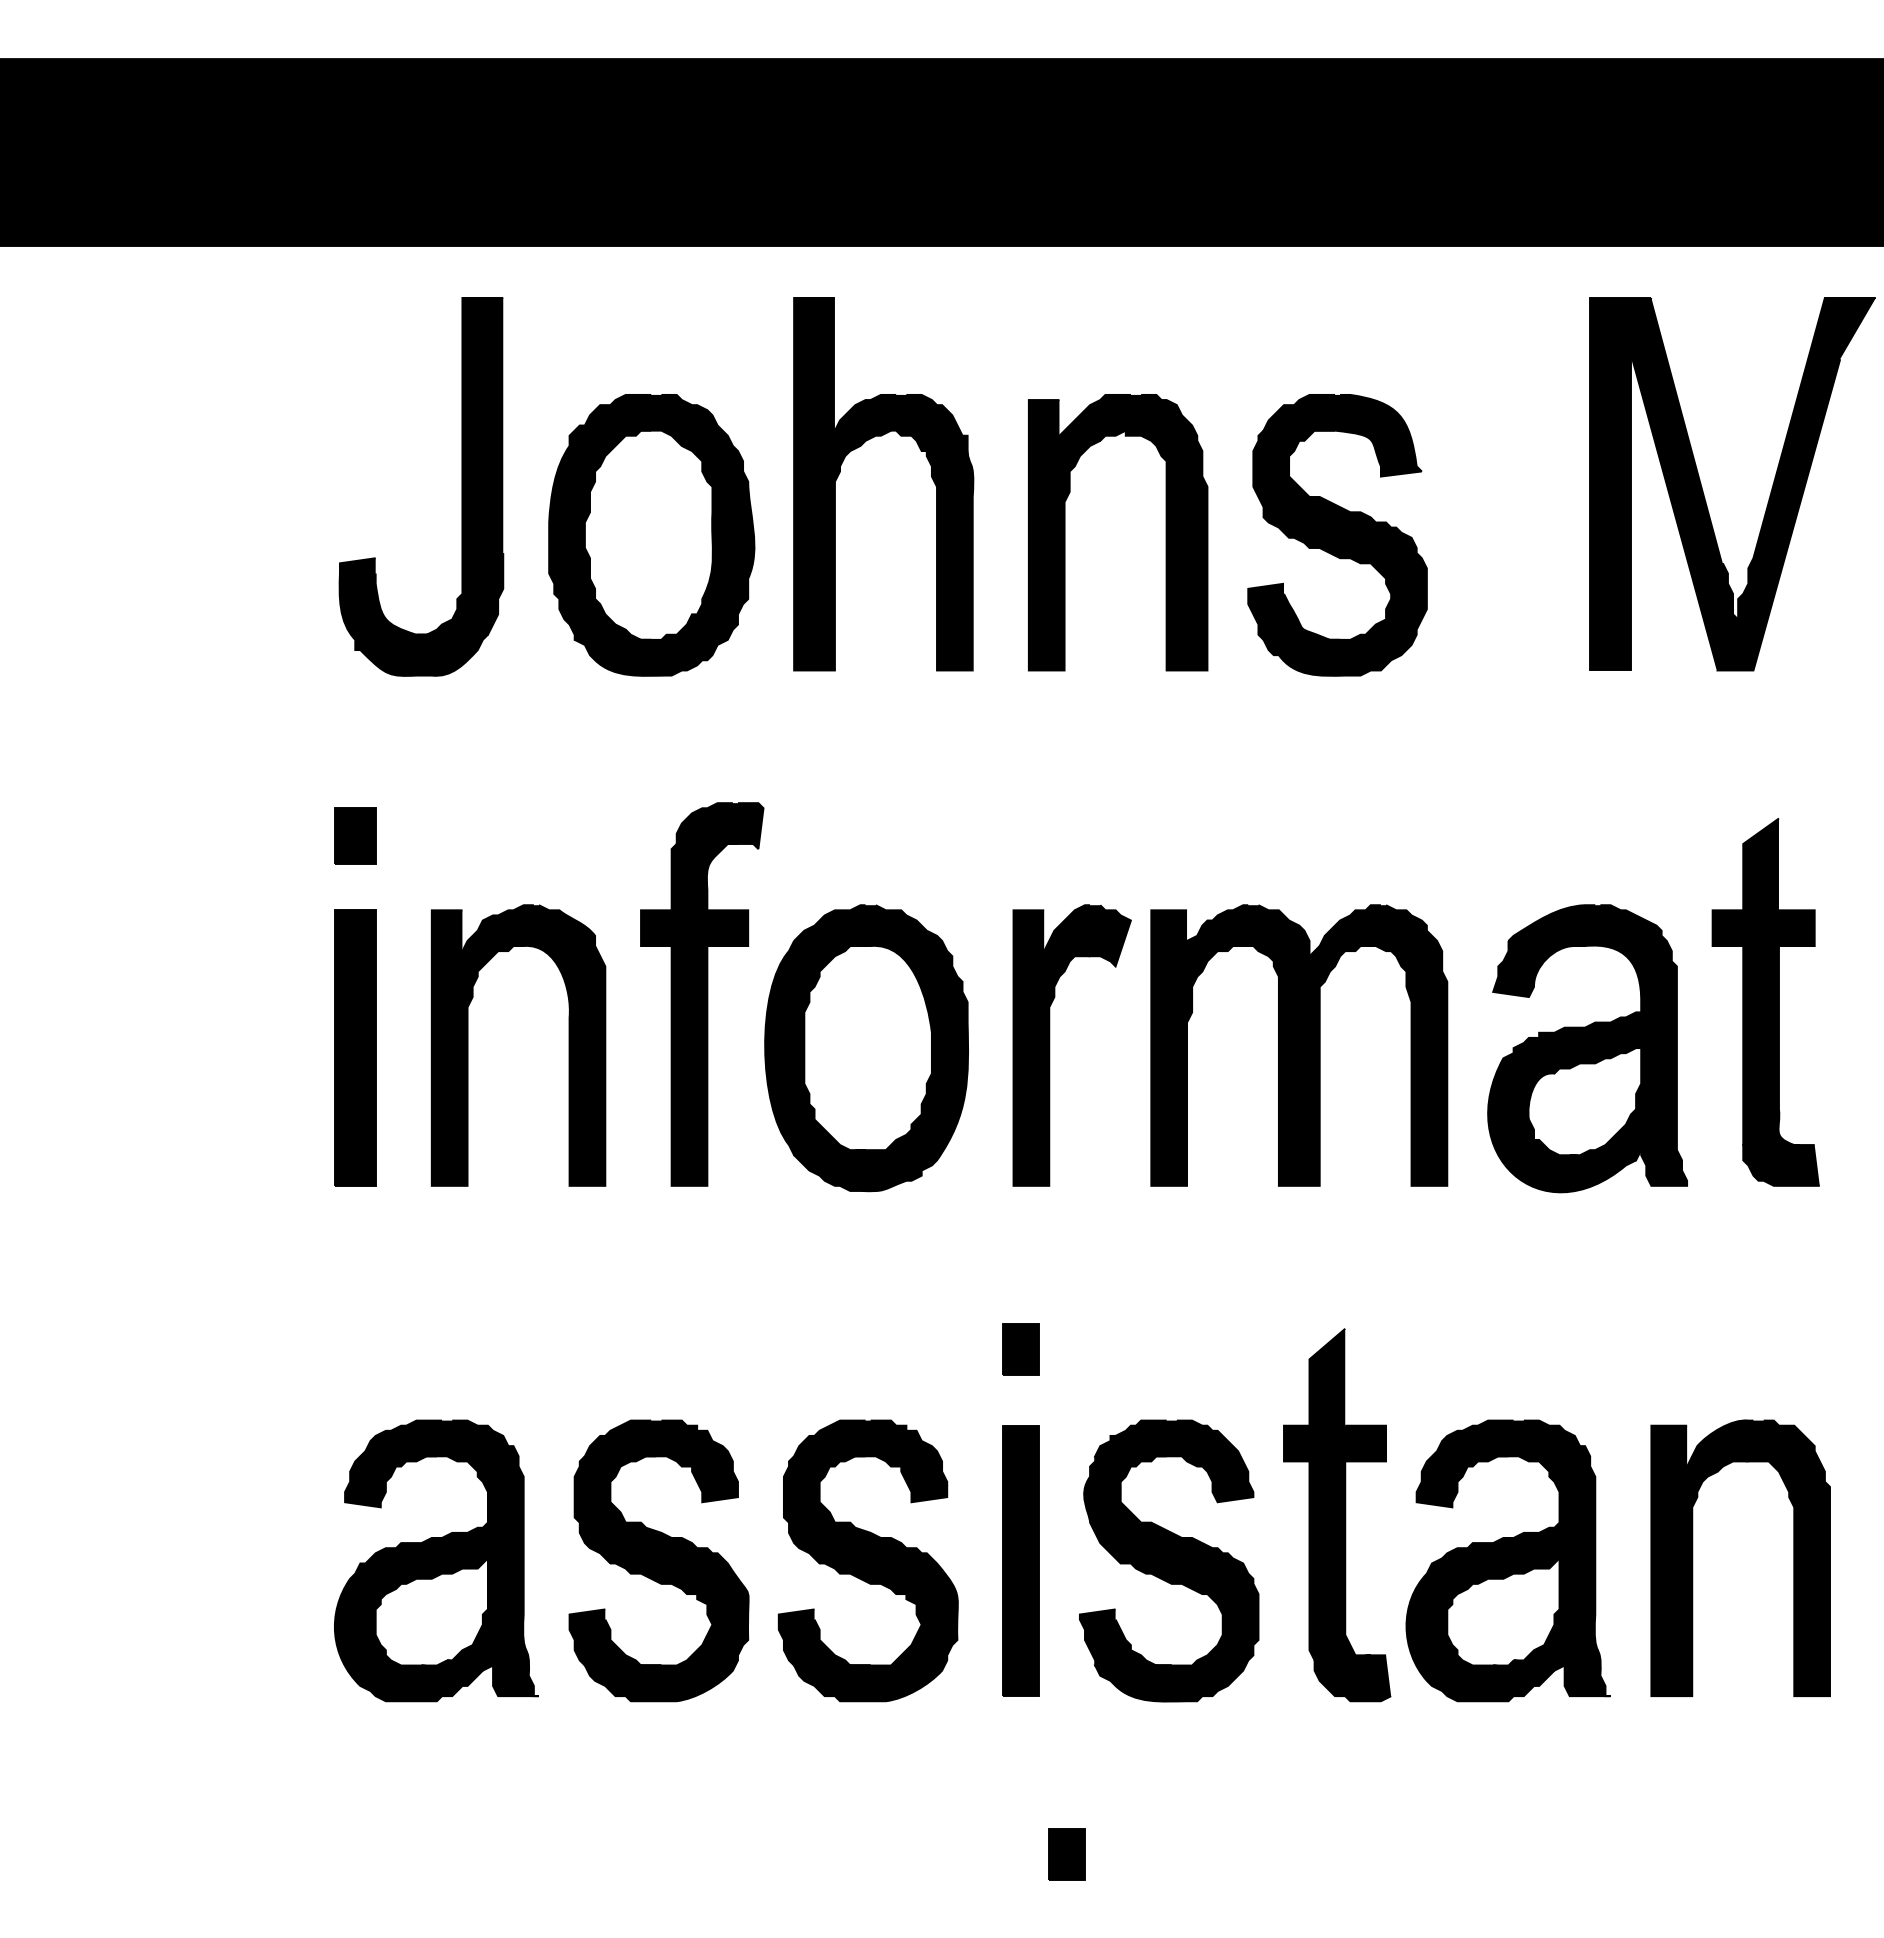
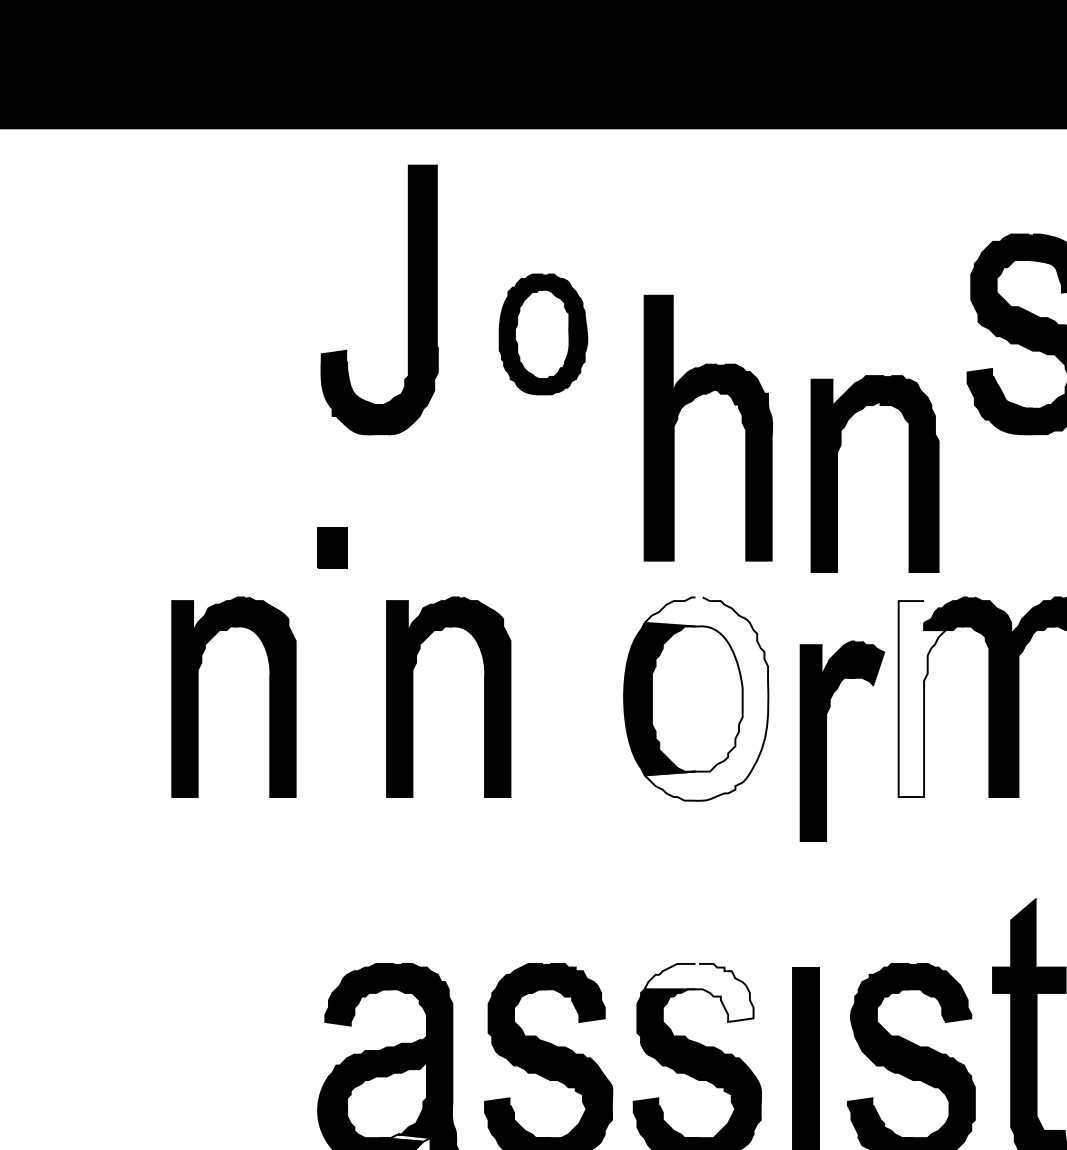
part: (861, 446) -> (692, 401), moved
part: (1165, 532) -> (908, 473), moved
part: (651, 535) -> (543, 334), size x0.6
part: (702, 994) -> (579, 660), removed
part: (166, 1045) -> (198, 697), added
part: (1050, 1045) -> (826, 741), moved
part: (355, 1047) -> (332, 698), removed
fill: (1184, 1047) -> (922, 698), removed
fill: (881, 1048) -> (706, 699), removed
part: (1020, 1349) -> (805, 913), removed
fill: (870, 1461) -> (698, 993), removed
fill: (457, 1665) -> (405, 1138), removed

